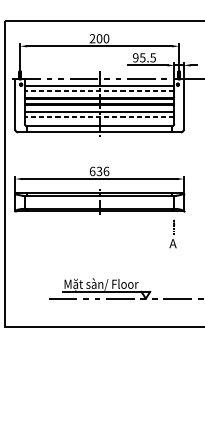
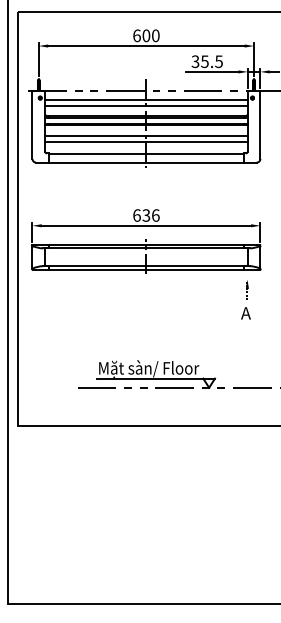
text: (92, 38) -> (136, 35), 200 -> 600
text: (135, 57) -> (195, 61), 95.5 -> 35.5
line: (98, 90) -> (145, 106), dashed -> solid
line: (98, 116) -> (145, 141), dashed -> solid

